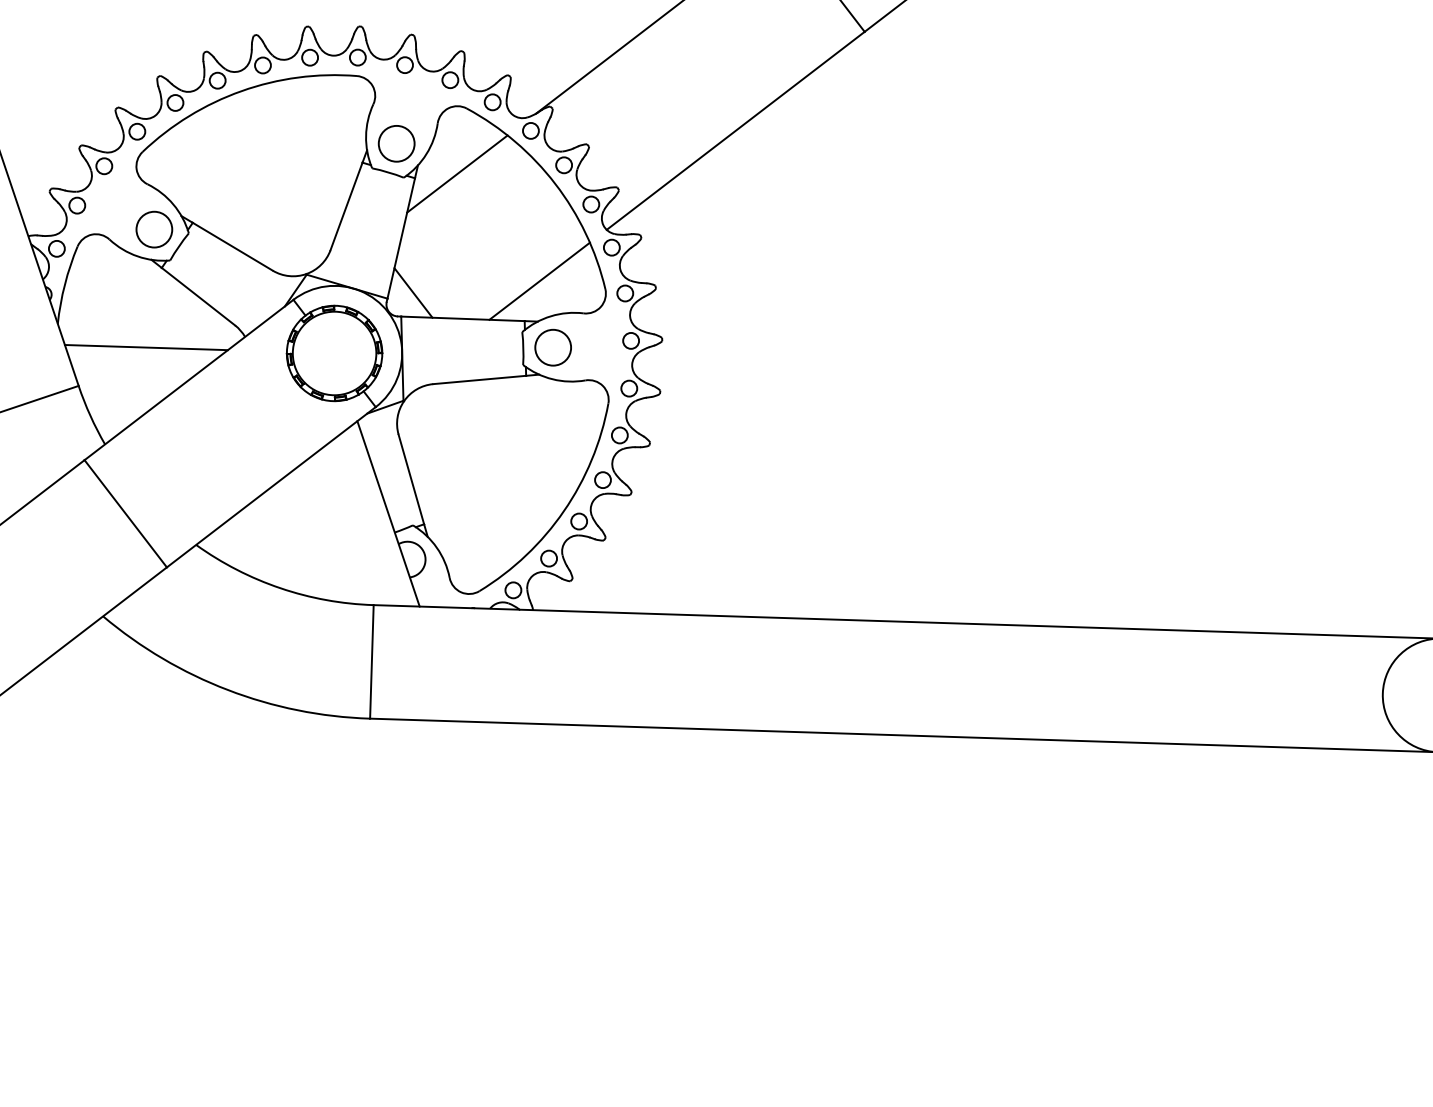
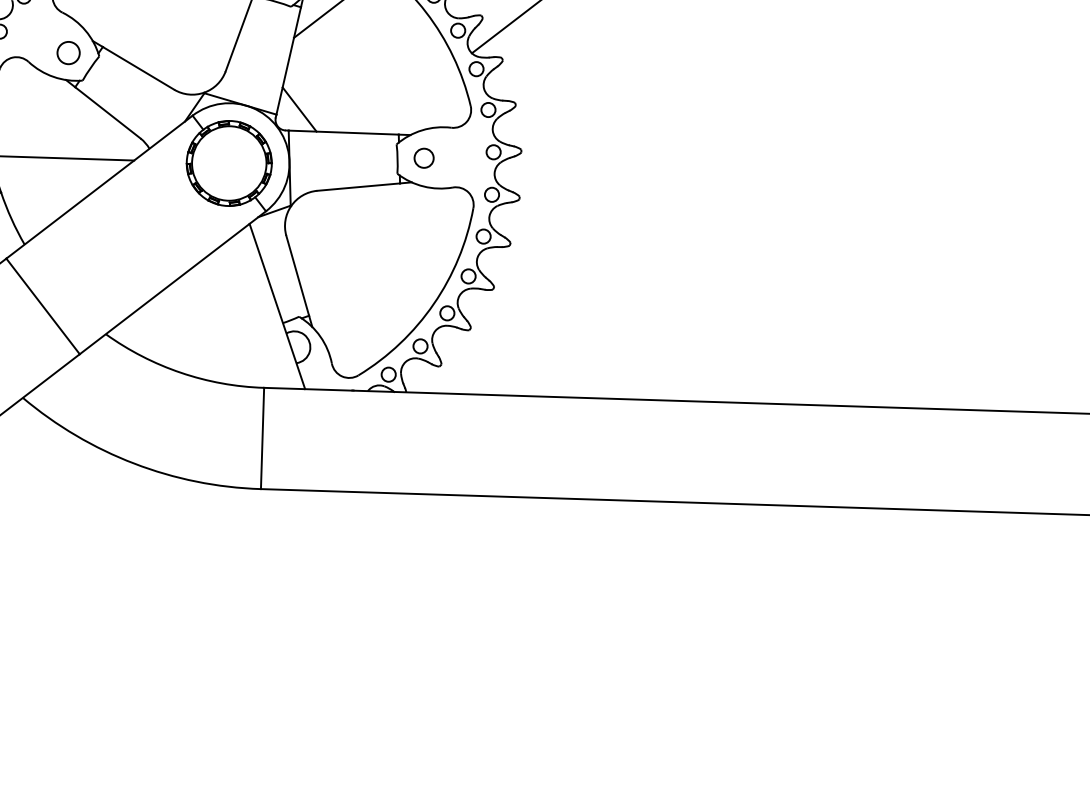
circle: (154, 229) -> (68, 52), size x0.7
line: (539, 280) -> (411, 98), removed
circle: (552, 347) -> (423, 158), size x0.6

